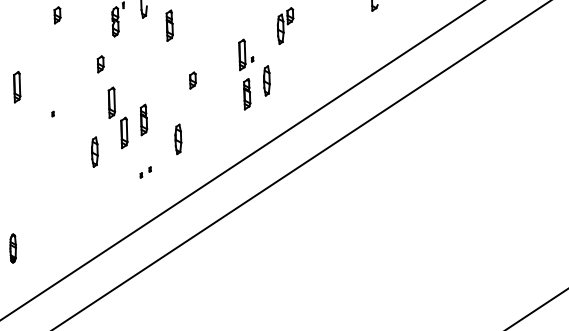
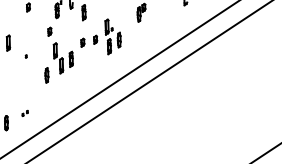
part: (253, 73) -> (112, 36), moved
part: (166, 85) -> (82, 42), added
part: (178, 138) -> (88, 68), removed
part: (144, 170) -> (24, 112), moved

